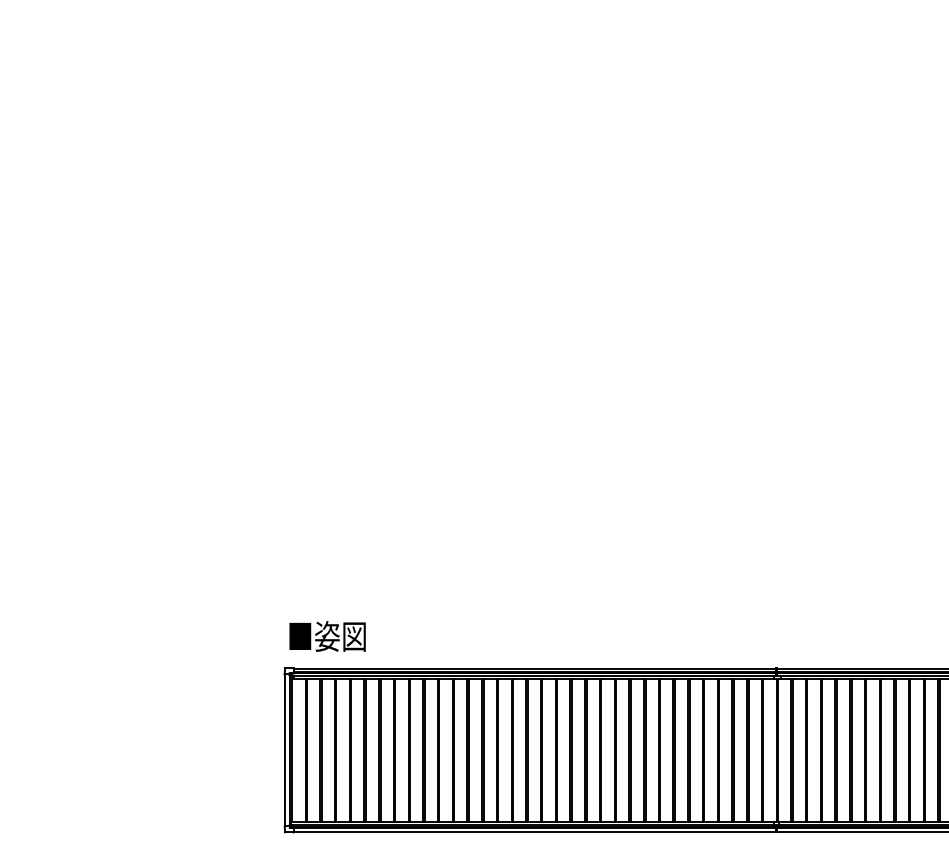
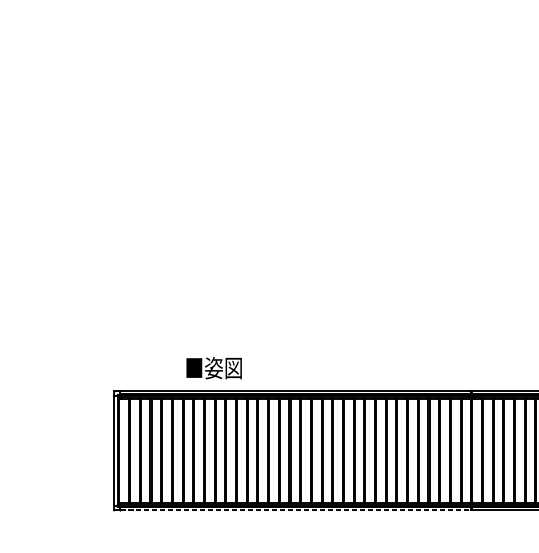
text: (327, 636) -> (214, 368), moved
line: (535, 832) -> (296, 510), solid -> dashed

